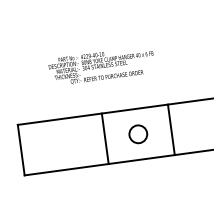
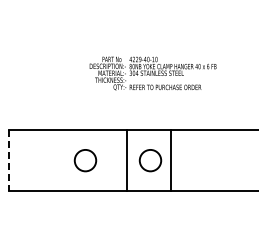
text: (101, 66) -> (152, 73), moved
line: (171, 129) -> (170, 160), moved
line: (105, 138) -> (127, 160), moved
circle: (84, 141) -> (85, 160), added
line: (21, 150) -> (8, 160), solid -> dashed

